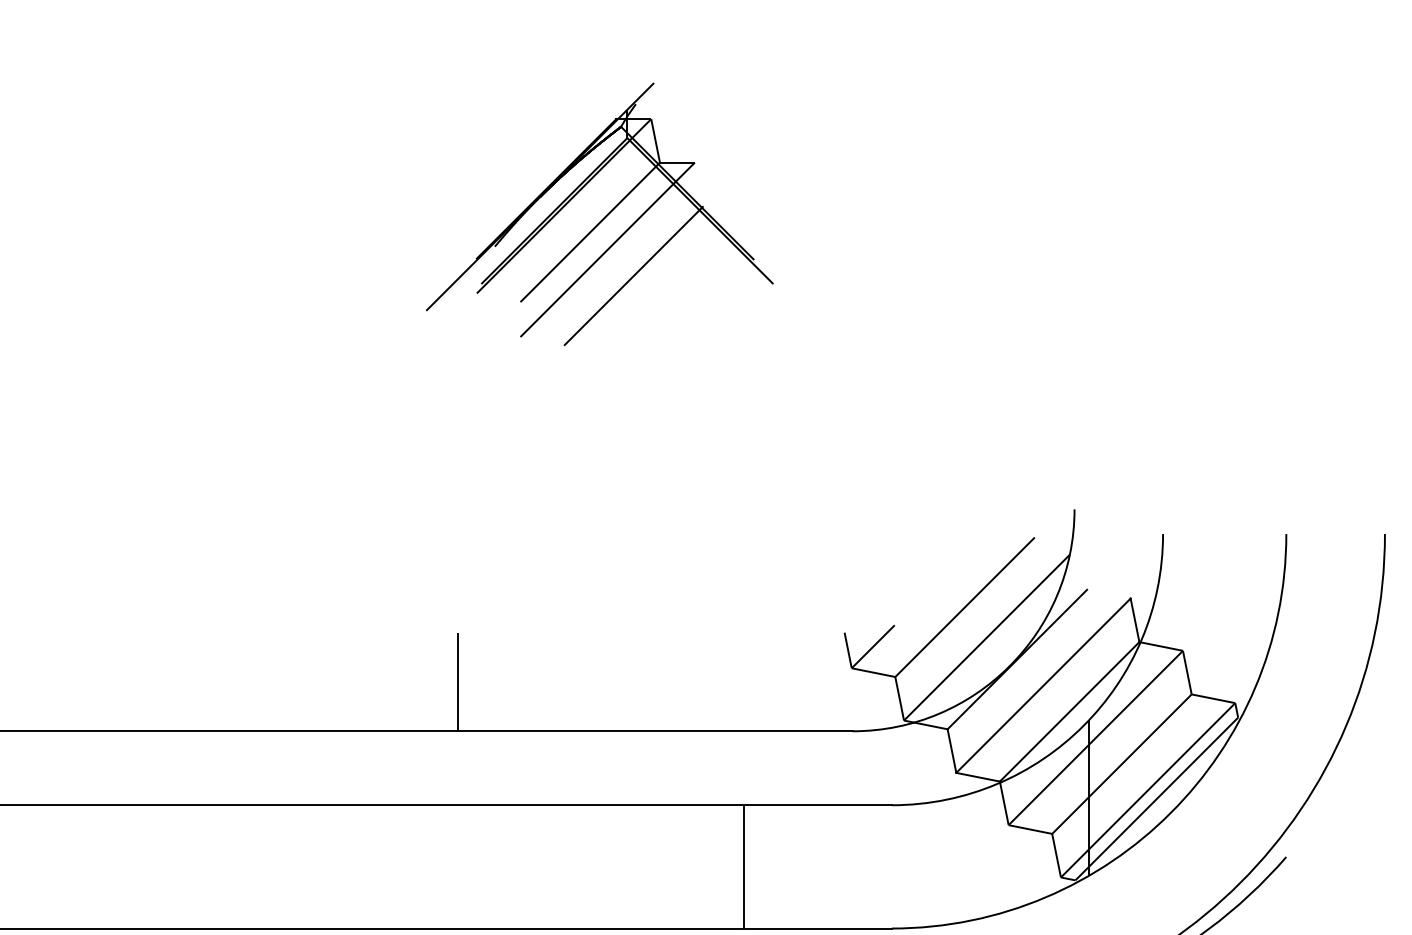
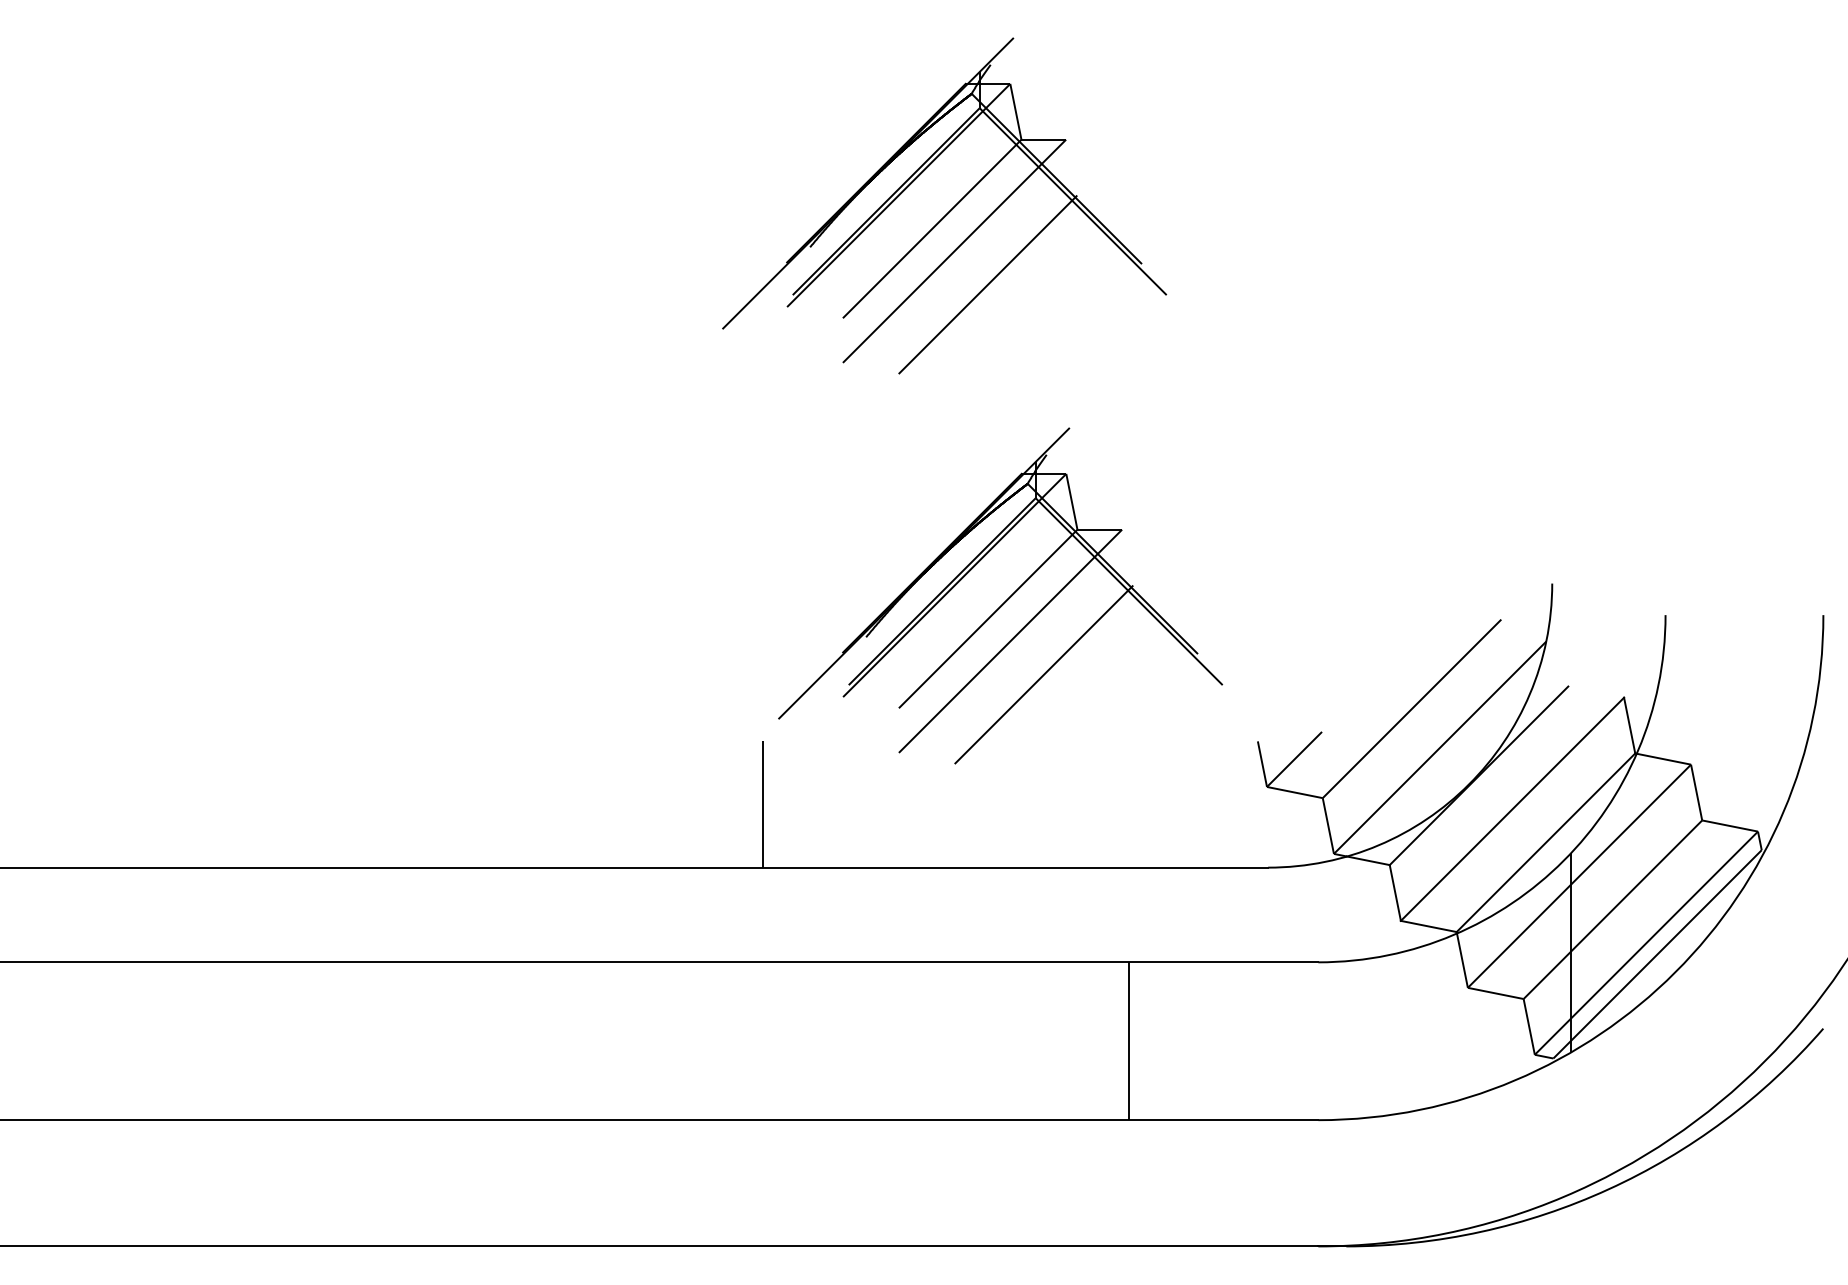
part: (647, 522) -> (1005, 600), added

